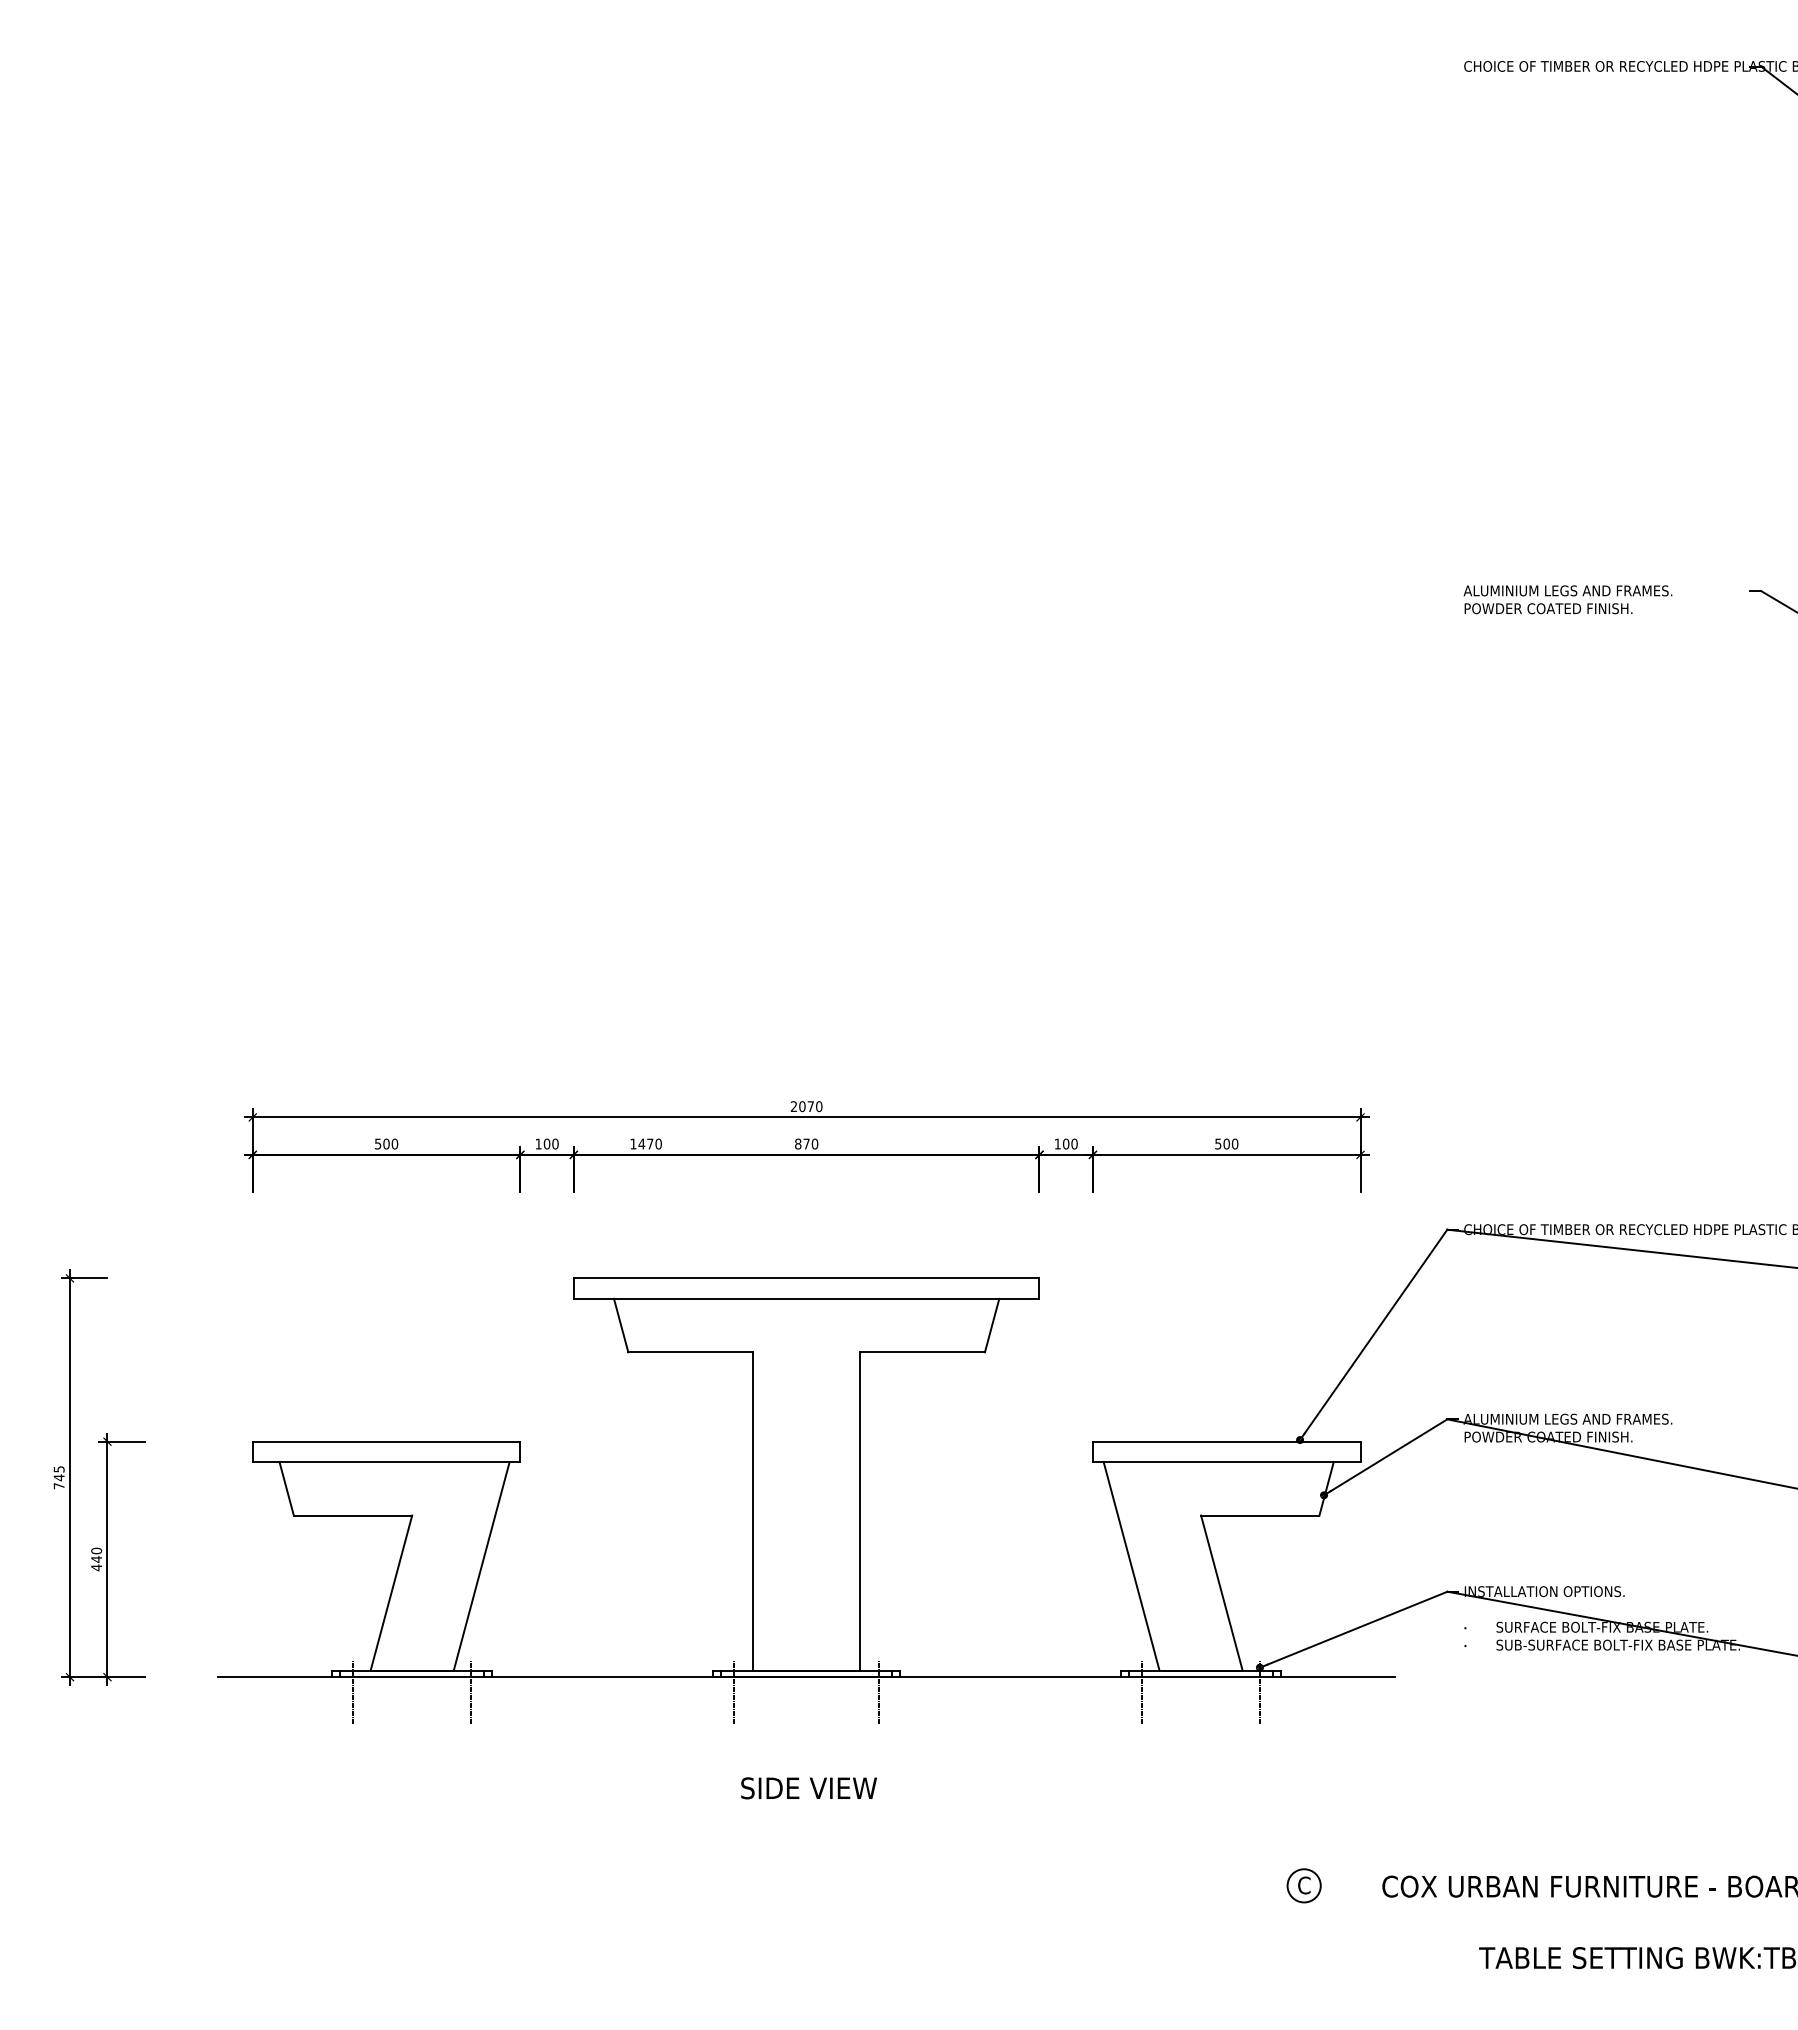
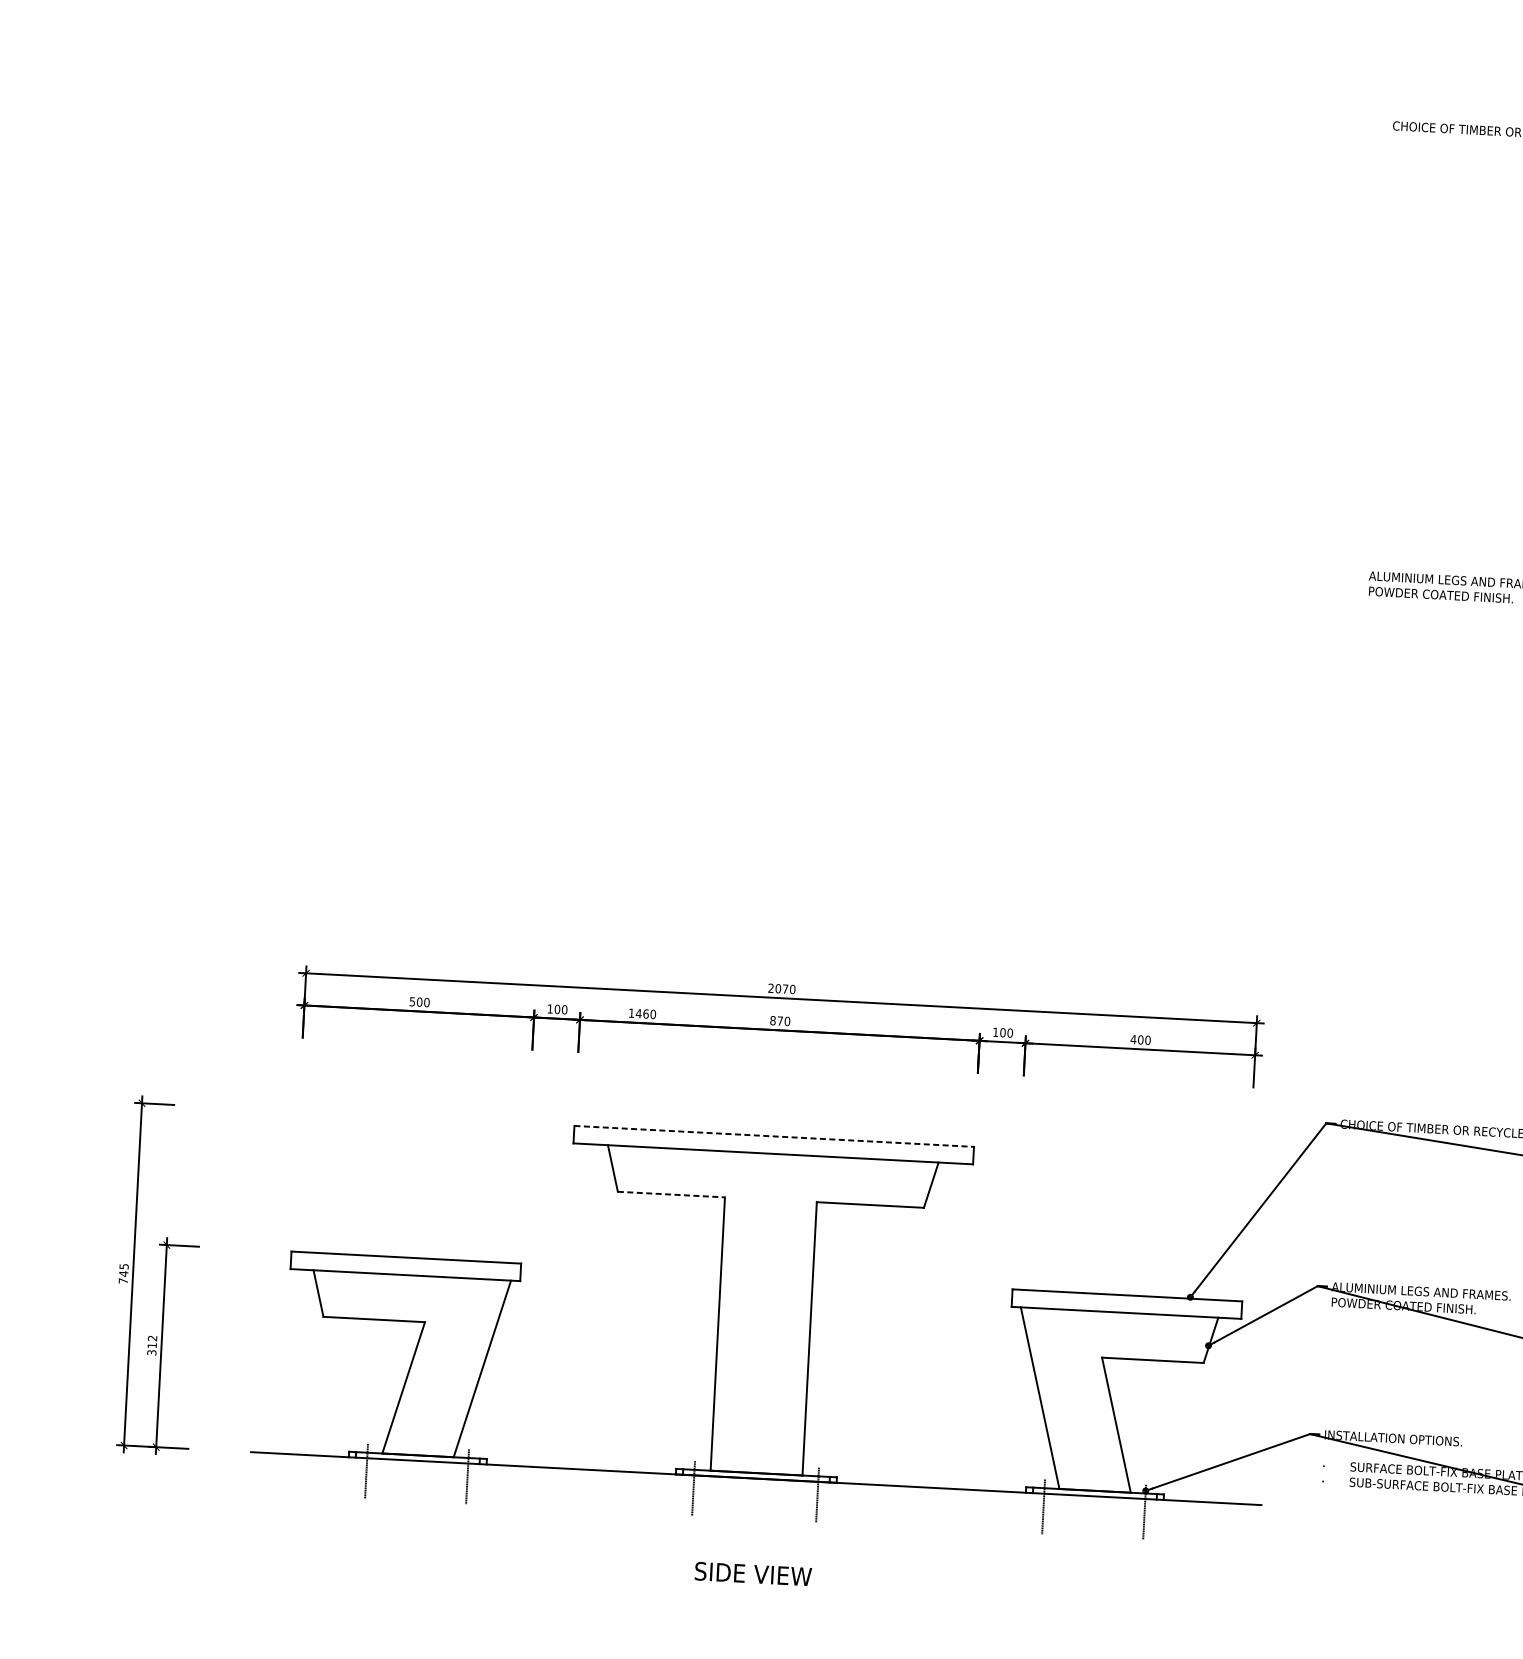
text: (650, 1143) -> (646, 1013), 1470 -> 1460
text: (1217, 1143) -> (1132, 1039), 500 -> 400
line: (806, 1278) -> (774, 1136), solid -> dashed
line: (691, 1352) -> (672, 1194), solid -> dashed
text: (96, 1559) -> (152, 1345), 440 -> 312

